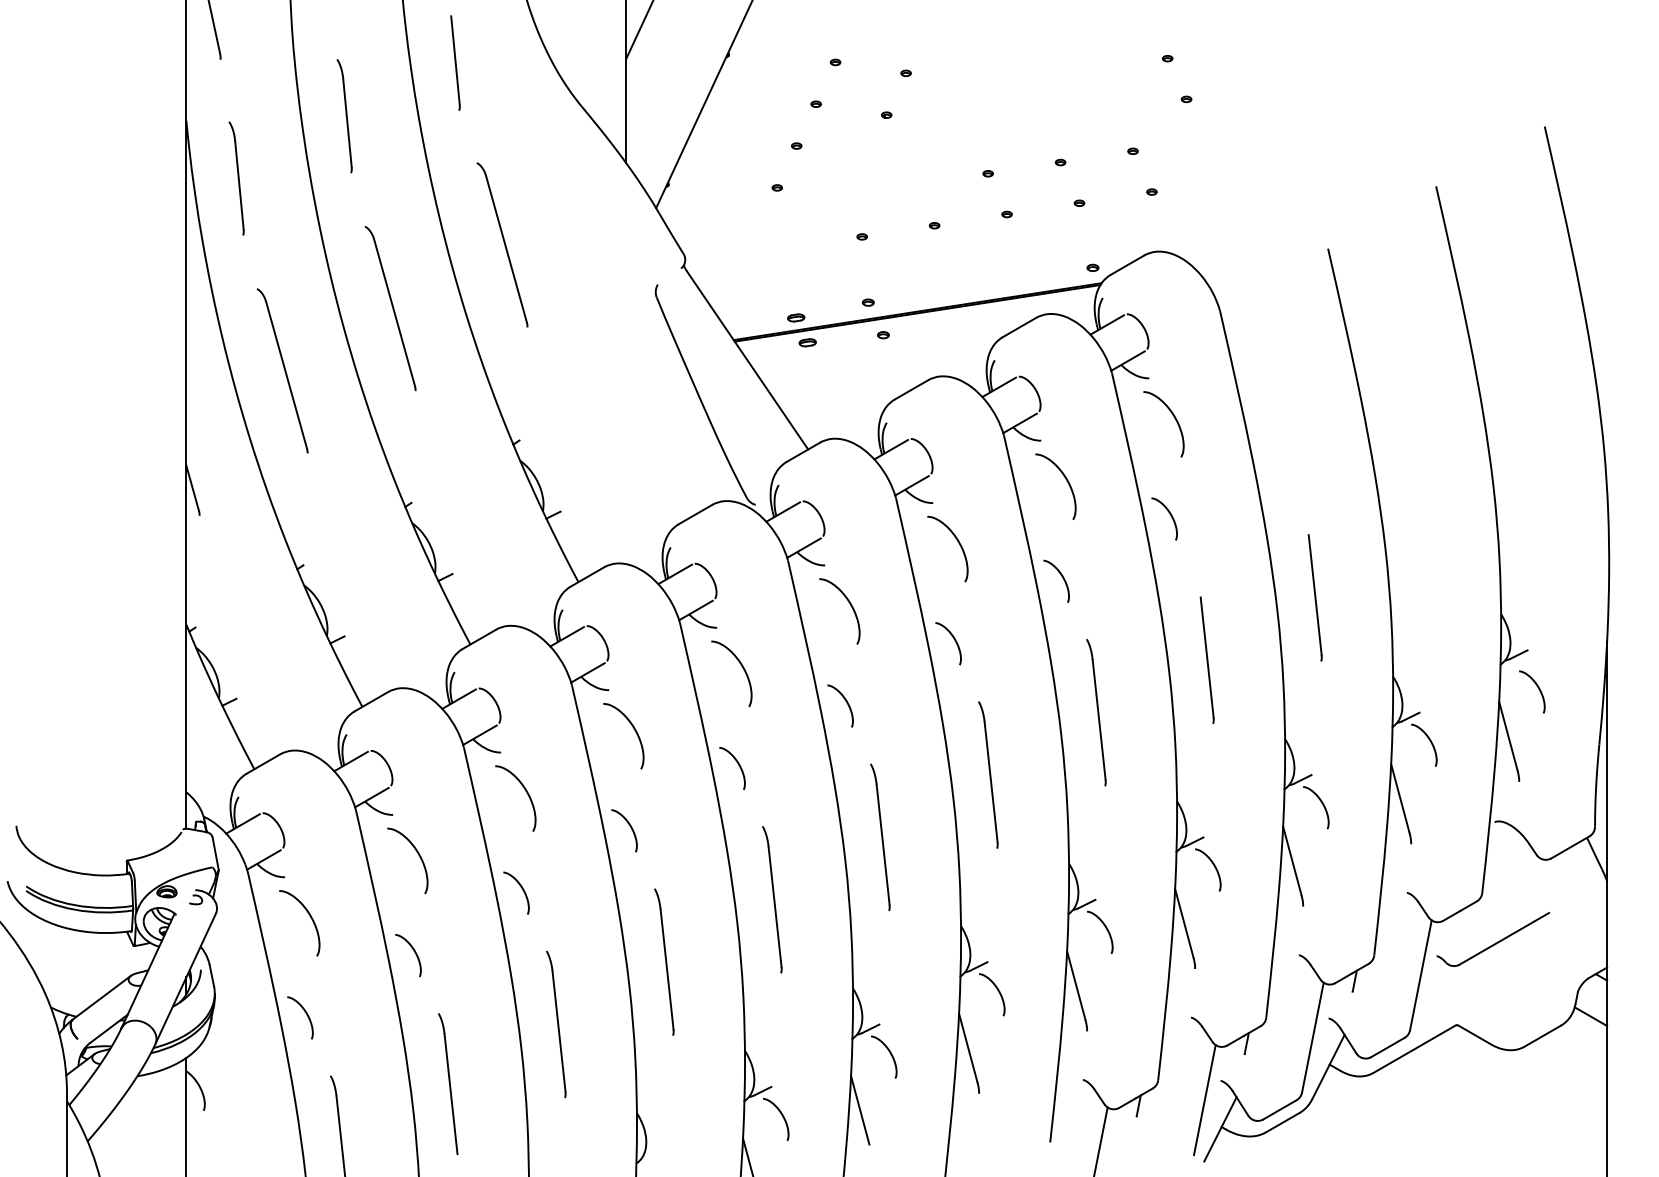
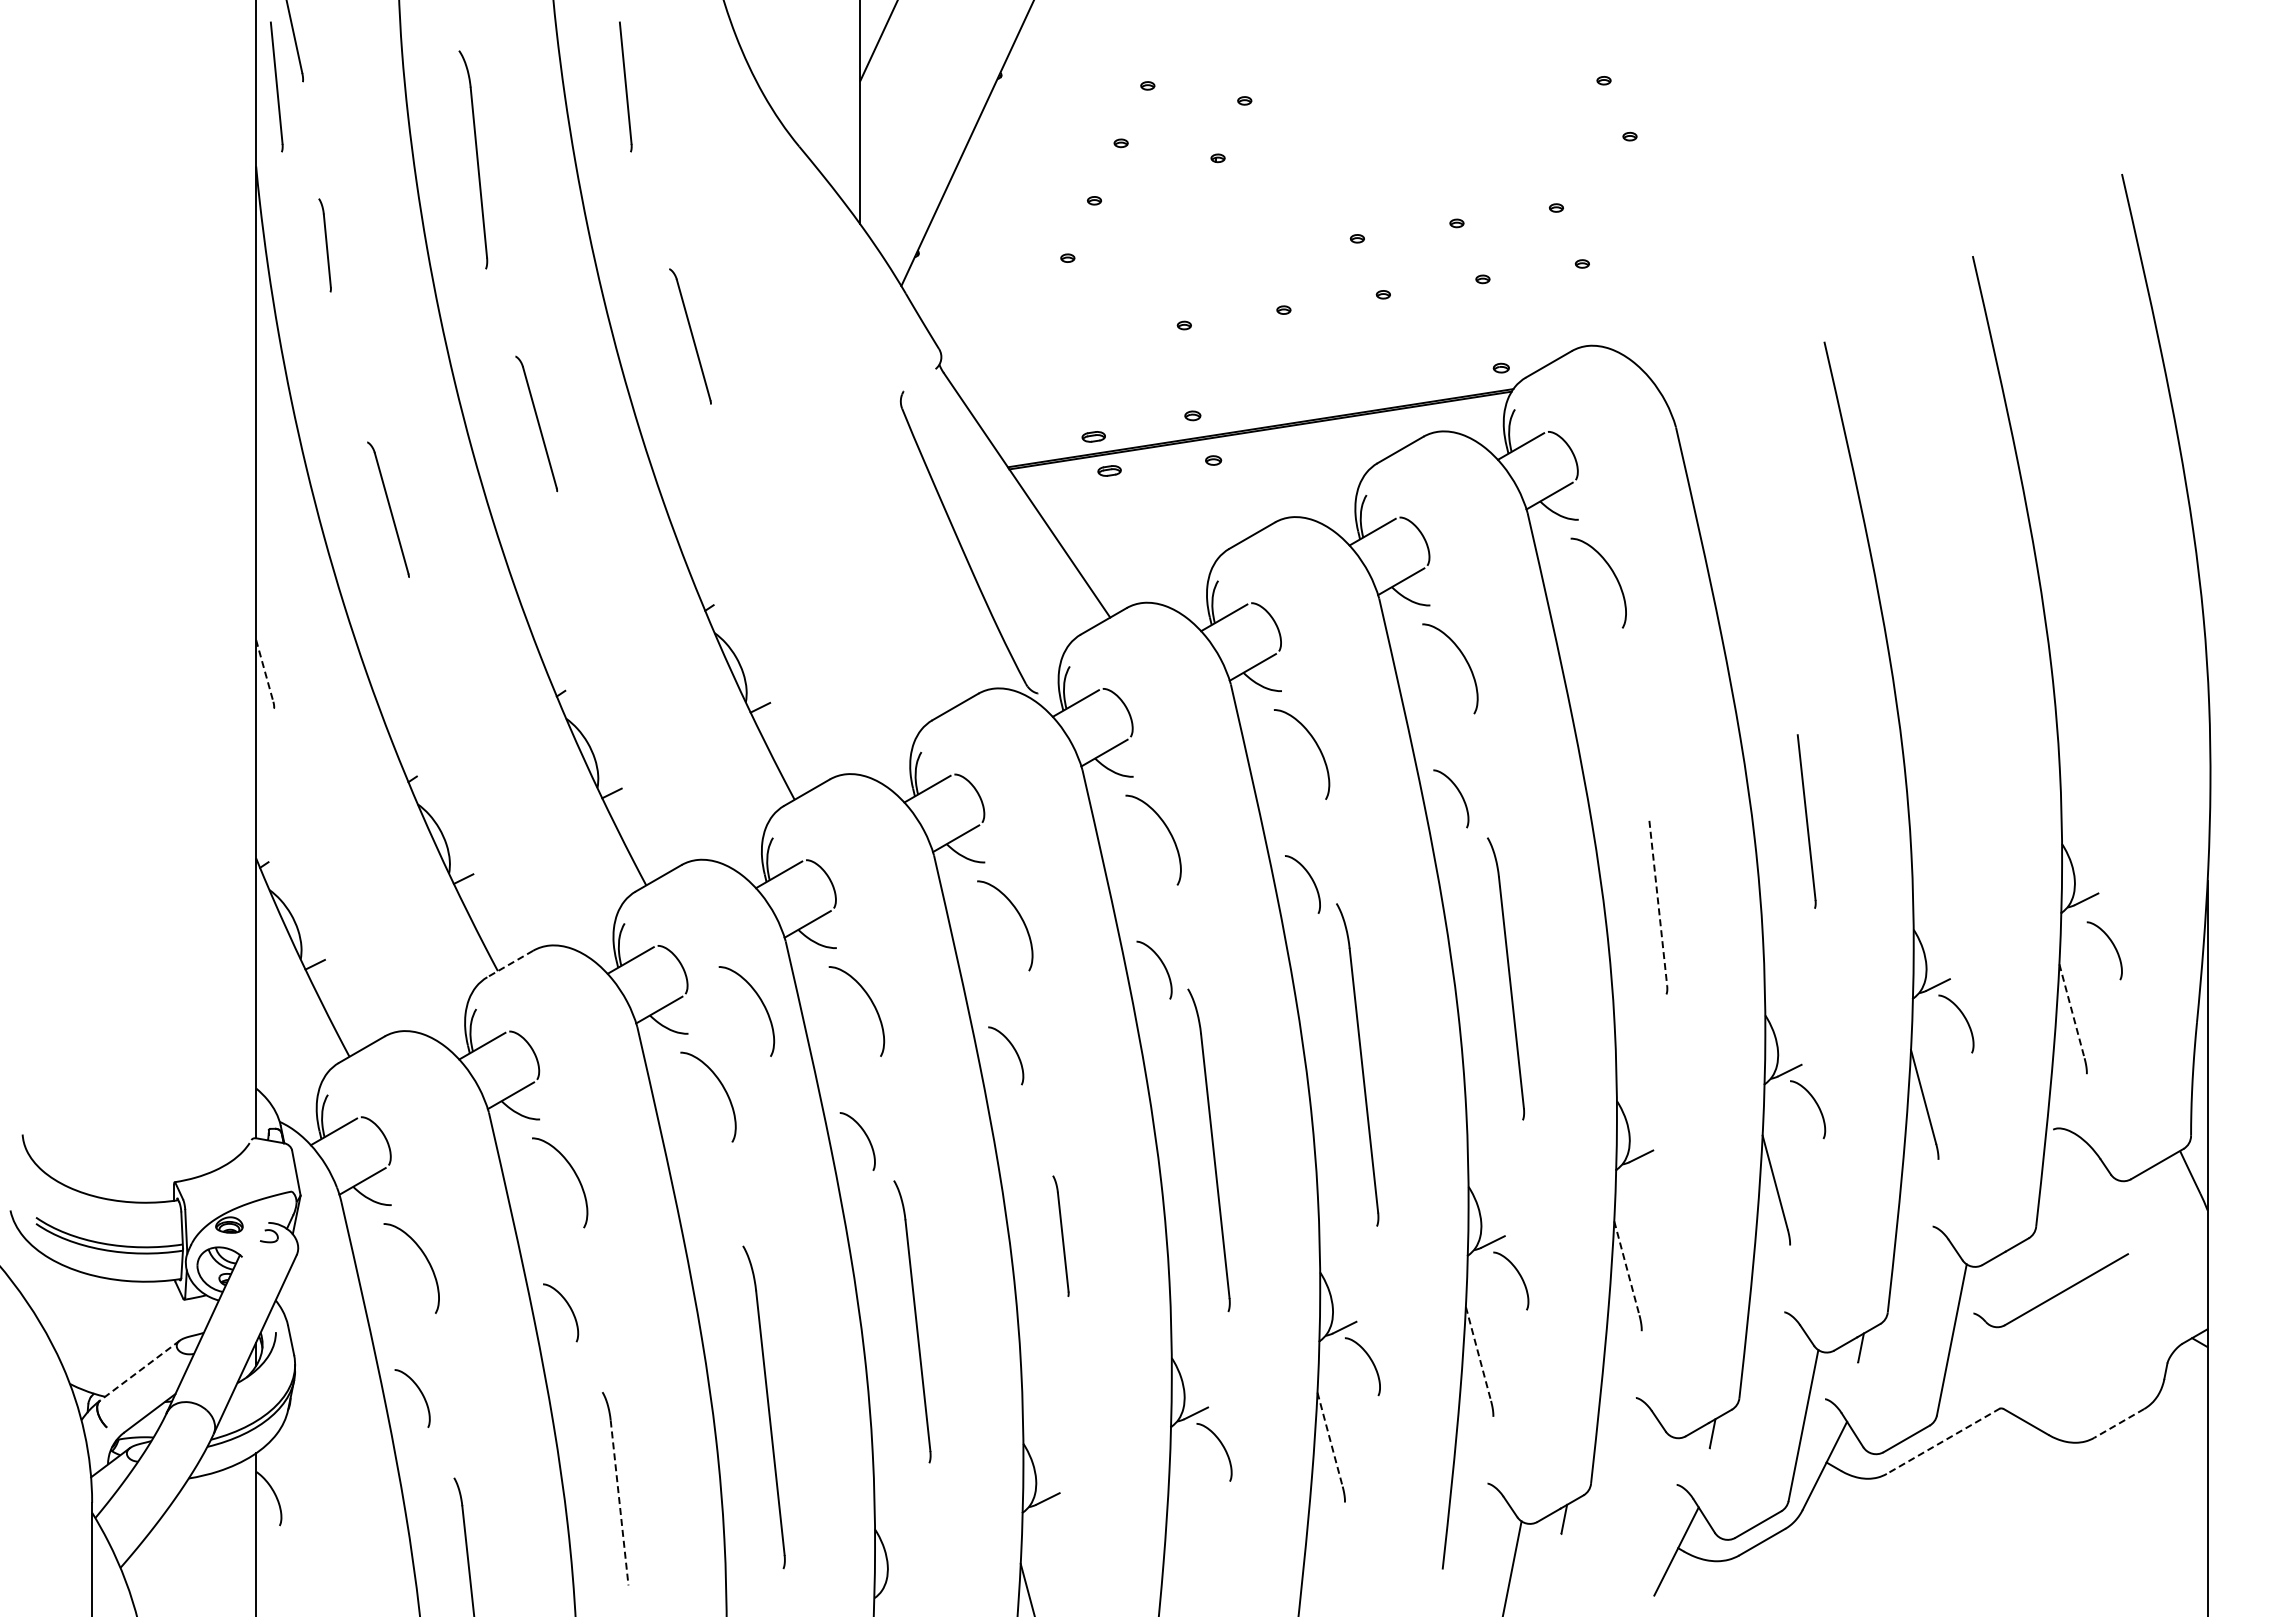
line: (201, 62) -> (276, 86), added
part: (344, 116) -> (473, 159), size x1.4
part: (236, 178) -> (324, 245), size x0.6
part: (502, 244) -> (690, 336), size x0.6
part: (390, 308) -> (536, 423), size x0.6
part: (282, 370) -> (388, 509), size x0.6
line: (192, 488) -> (264, 671), solid -> dashed
curve: (1170, 514) -> (1607, 707), removed
line: (1207, 657) -> (1658, 903), solid -> dashed
line: (370, 702) -> (509, 964), solid -> dashed
part: (1095, 712) -> (1505, 979), size x1.4
curve: (553, 729) -> (760, 1001), added
line: (1508, 736) -> (2072, 1011), solid -> dashed
part: (988, 774) -> (1357, 1064), size x1.6
part: (880, 837) -> (1209, 1150), size x1.6
curve: (1214, 867) -> (1668, 1191), removed
curve: (521, 888) -> (716, 1220), removed
part: (771, 900) -> (1060, 1236), size x0.6
line: (1184, 923) -> (1626, 1268), solid -> dashed
part: (664, 961) -> (912, 1321), size x1.4
line: (1076, 985) -> (1478, 1353), solid -> dashed
line: (102, 997) -> (140, 1370), solid -> dashed
line: (1590, 1016) -> (2185, 1396), removed
part: (555, 1024) -> (763, 1407), size x1.6
line: (1542, 1036) -> (2119, 1423), solid -> dashed
line: (968, 1047) -> (1330, 1439), solid -> dashed
line: (1414, 1049) -> (1943, 1441), solid -> dashed
line: (450, 1093) -> (619, 1502), solid -> dashed
line: (1204, 1099) -> (1654, 1510), removed
line: (860, 1110) -> (1181, 1525), removed
curve: (782, 1116) -> (1074, 1533), removed

